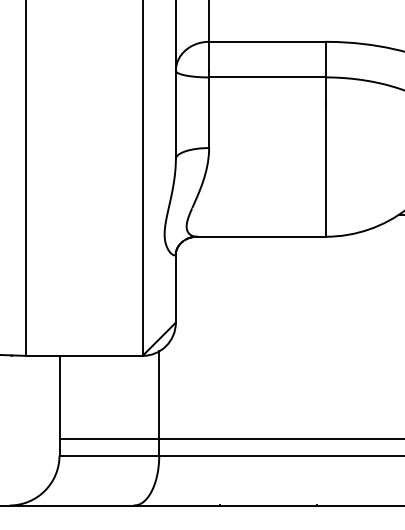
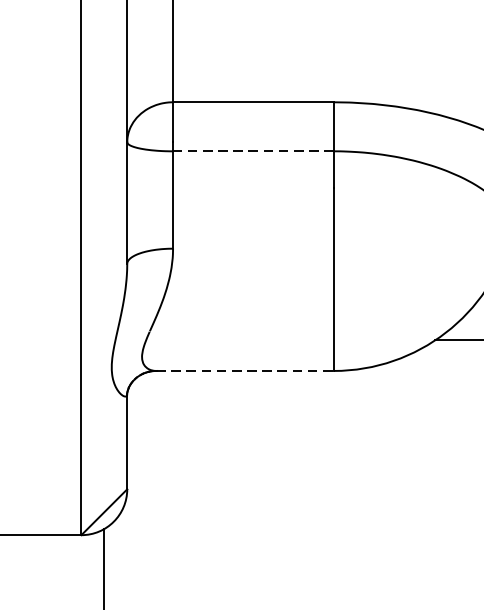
line: (266, 77) -> (252, 151), solid -> dashed
line: (261, 236) -> (245, 370), solid -> dashed

